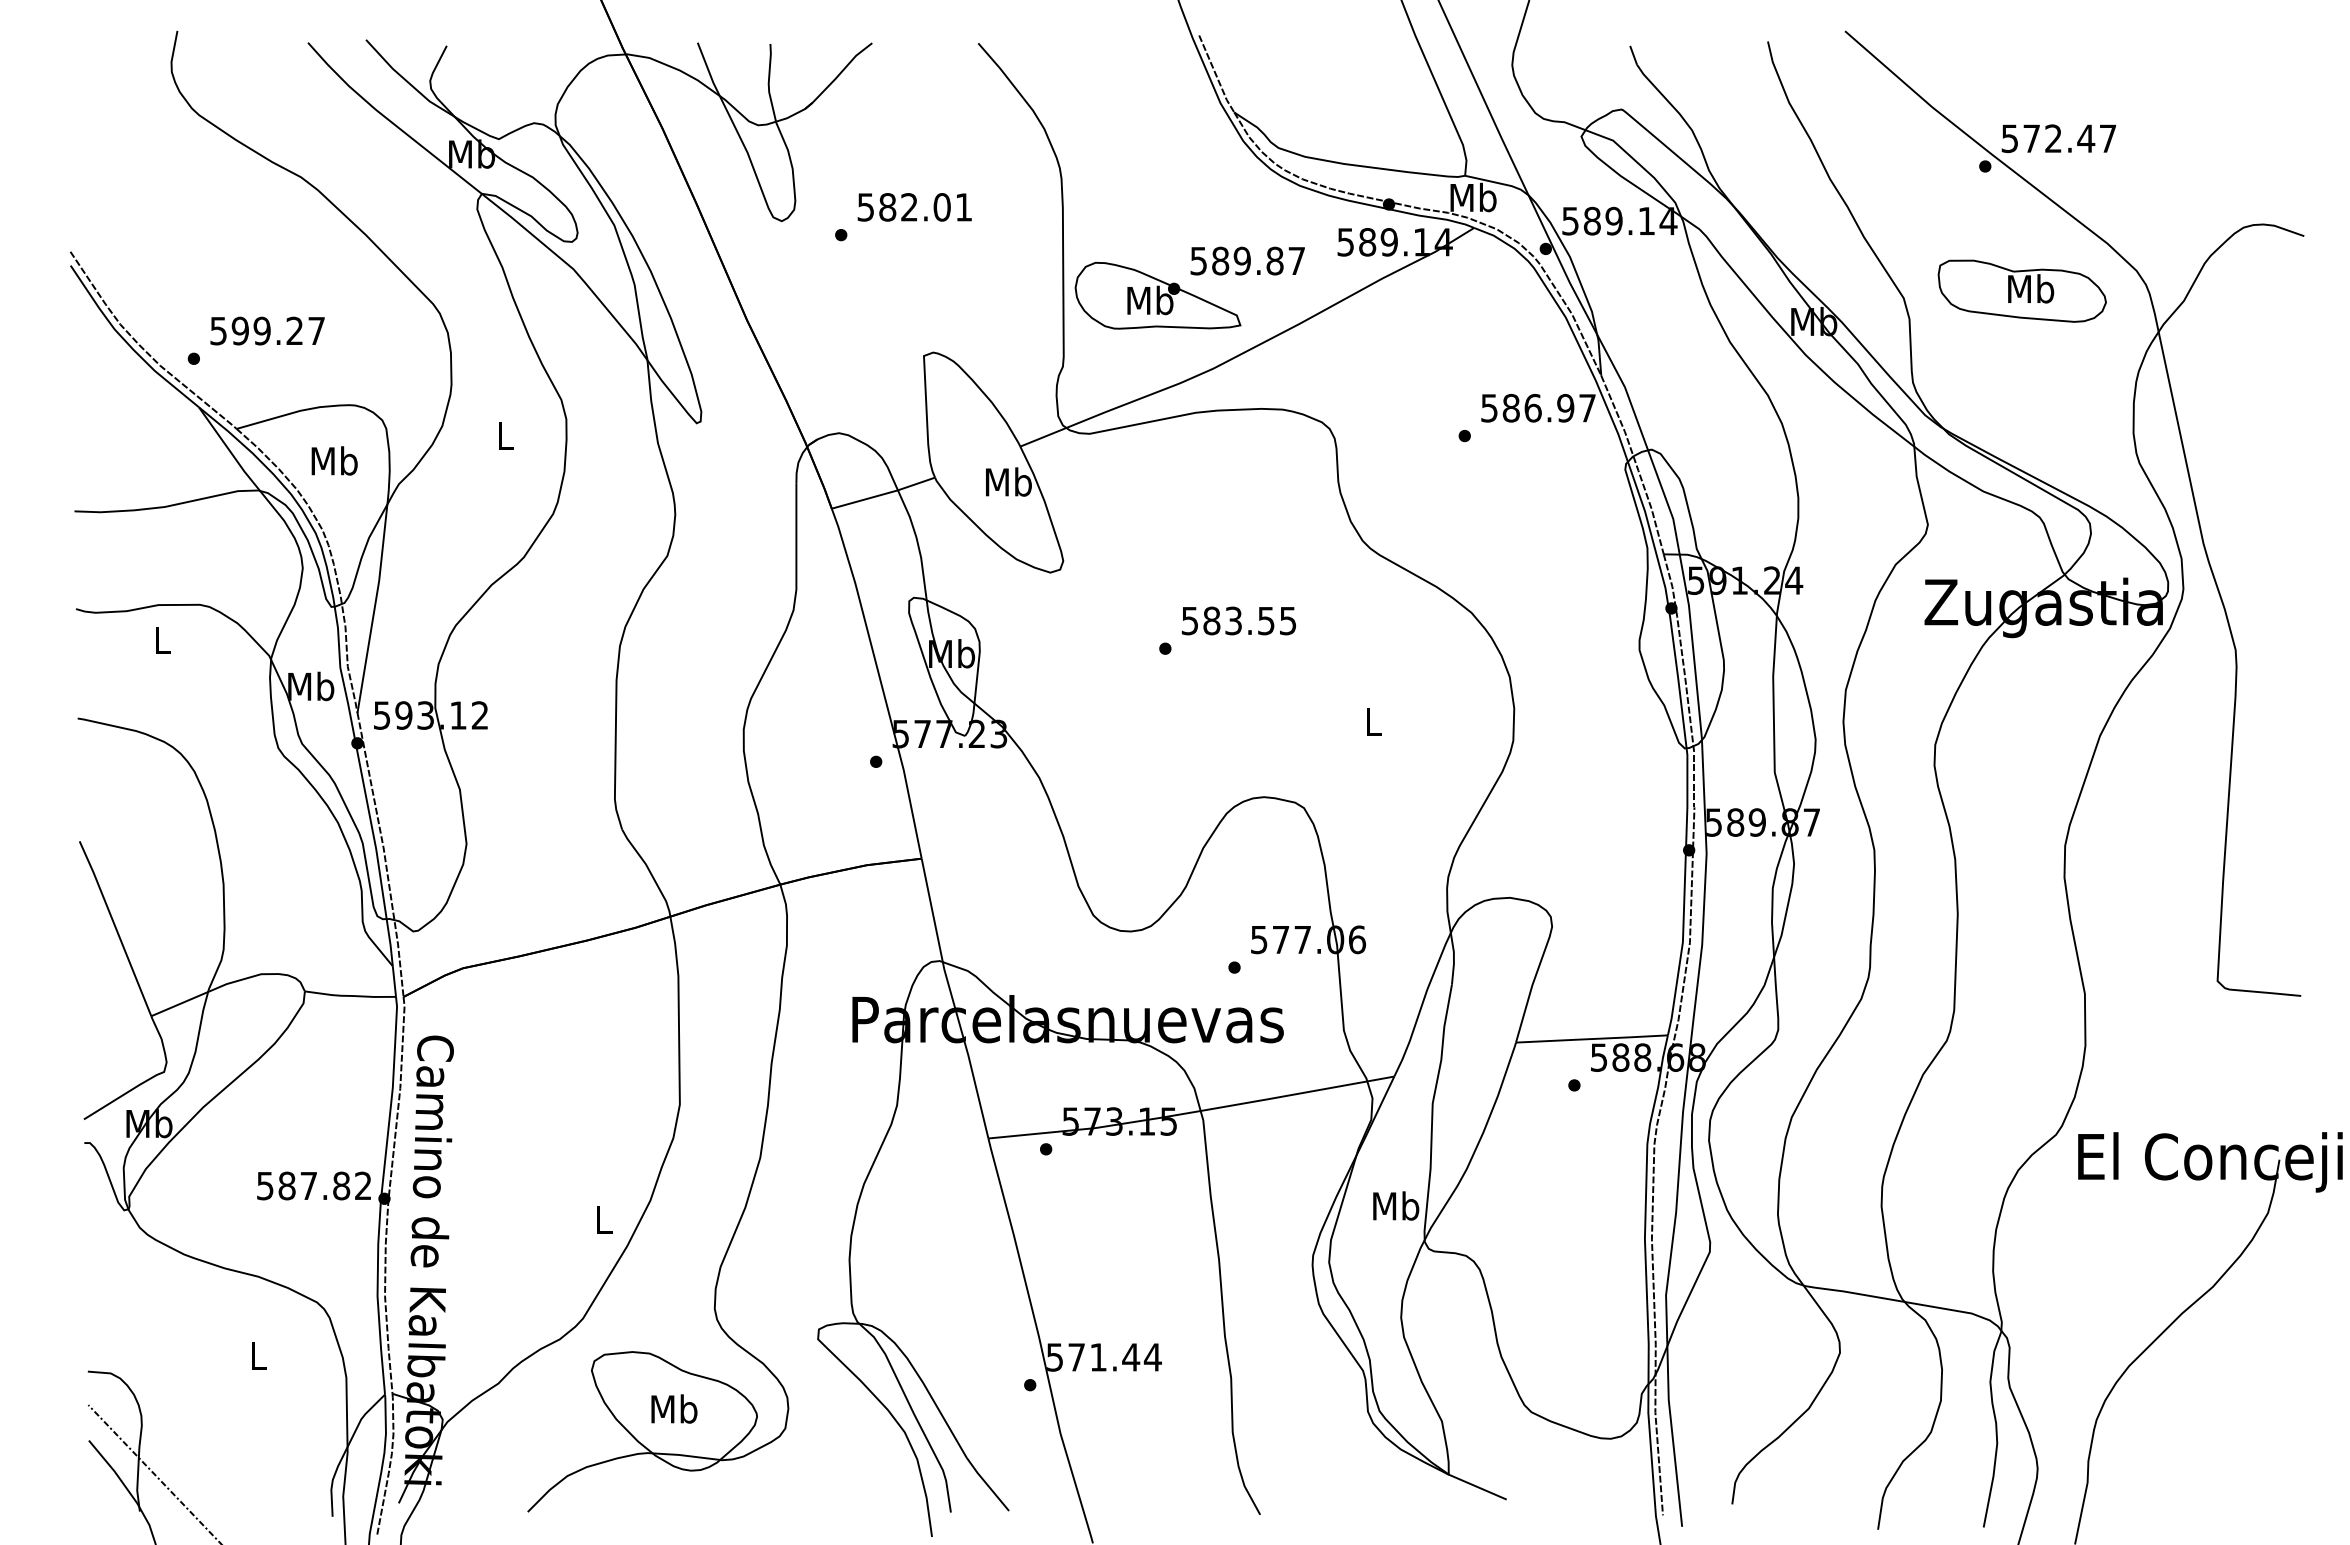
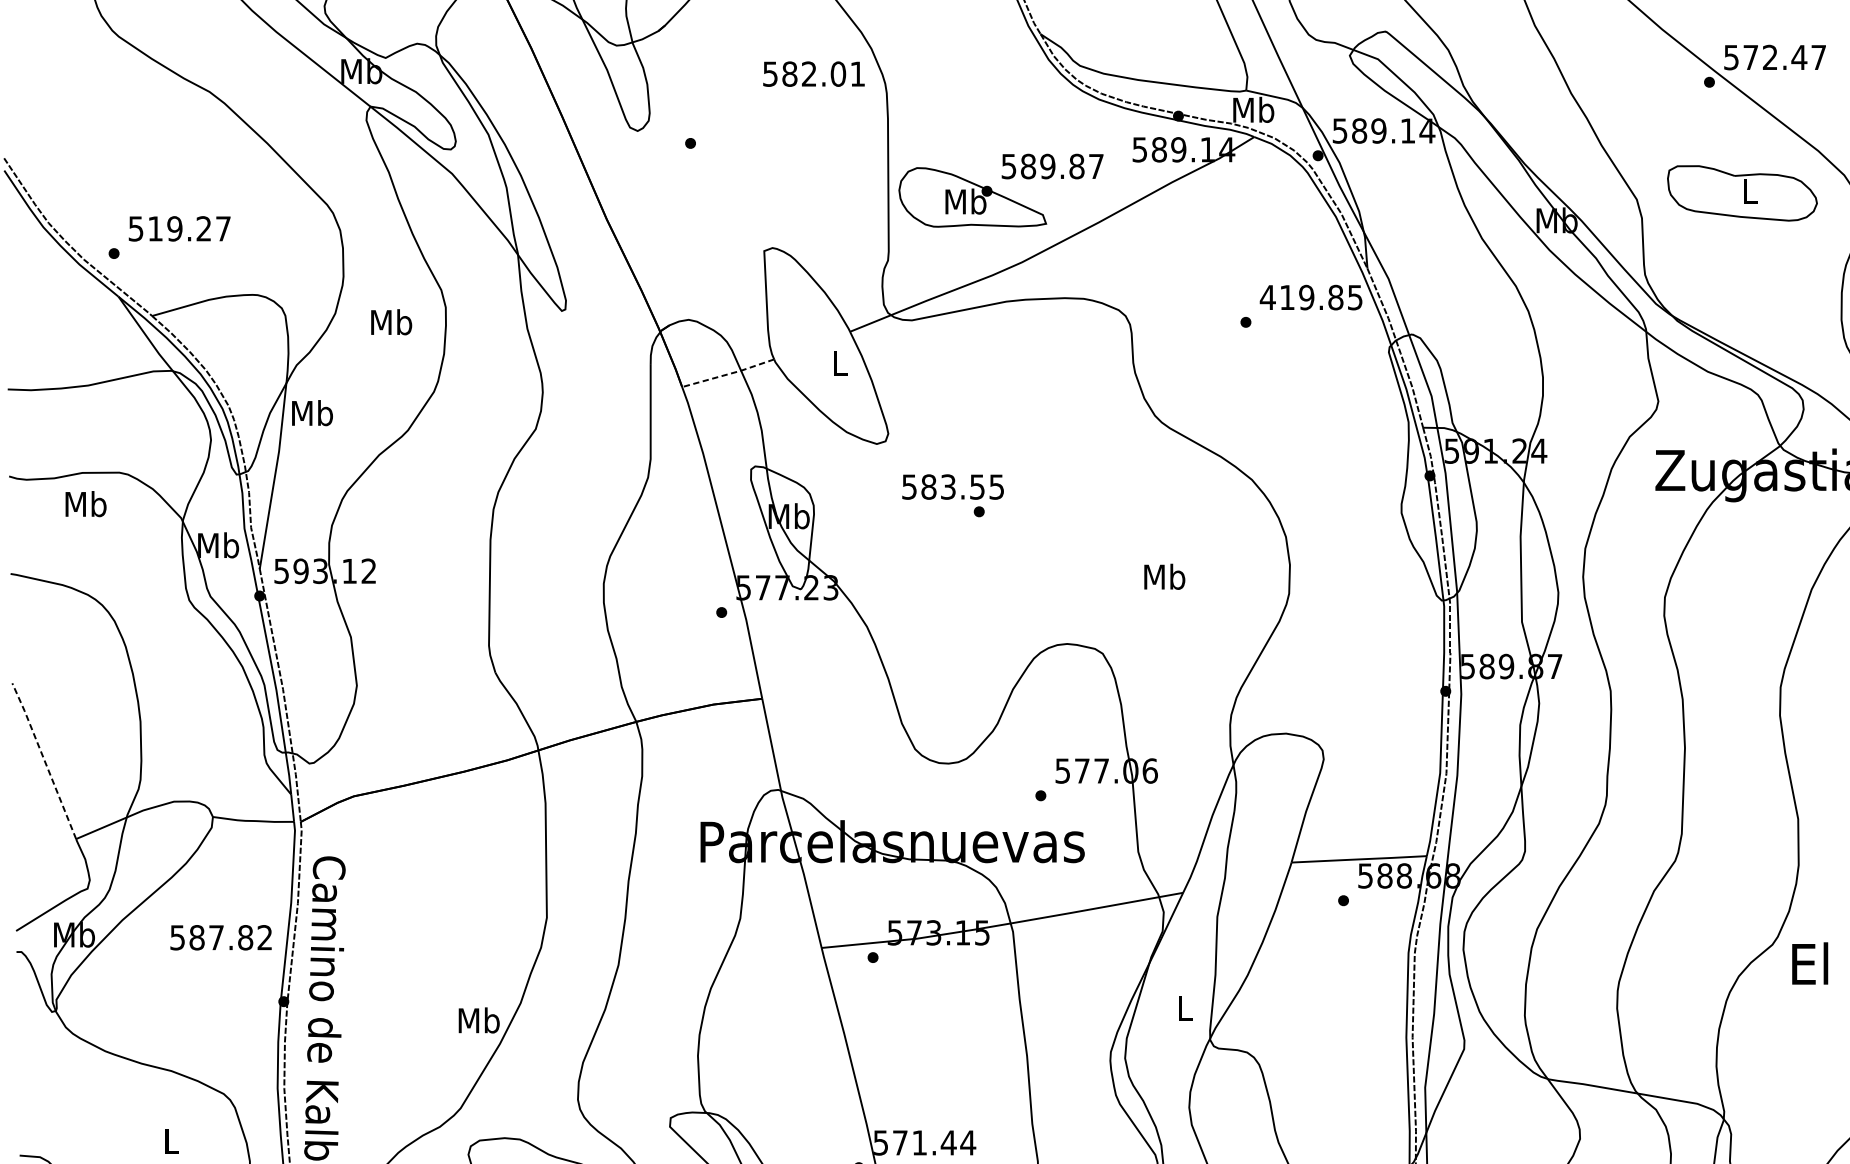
text: (914, 207) -> (813, 74), moved
text: (2031, 288) -> (1750, 190), Mb -> L
text: (239, 330) -> (154, 228), 599.27 -> 519.27
text: (1537, 407) -> (1310, 296), 586.97 -> 419.85
text: (505, 435) -> (391, 321), L -> Mb
text: (334, 460) -> (312, 412), moved
text: (1008, 481) -> (839, 362), Mb -> L
line: (884, 494) -> (729, 374), solid -> dashed
text: (1238, 620) -> (952, 486), moved
text: (162, 639) -> (86, 503), L -> Mb
text: (1373, 721) -> (1164, 576), L -> Mb
line: (115, 927) -> (44, 760), solid -> dashed
text: (313, 1185) -> (220, 937), moved
text: (1396, 1205) -> (1185, 1007), Mb -> L
text: (603, 1219) -> (478, 1020), L -> Mb

